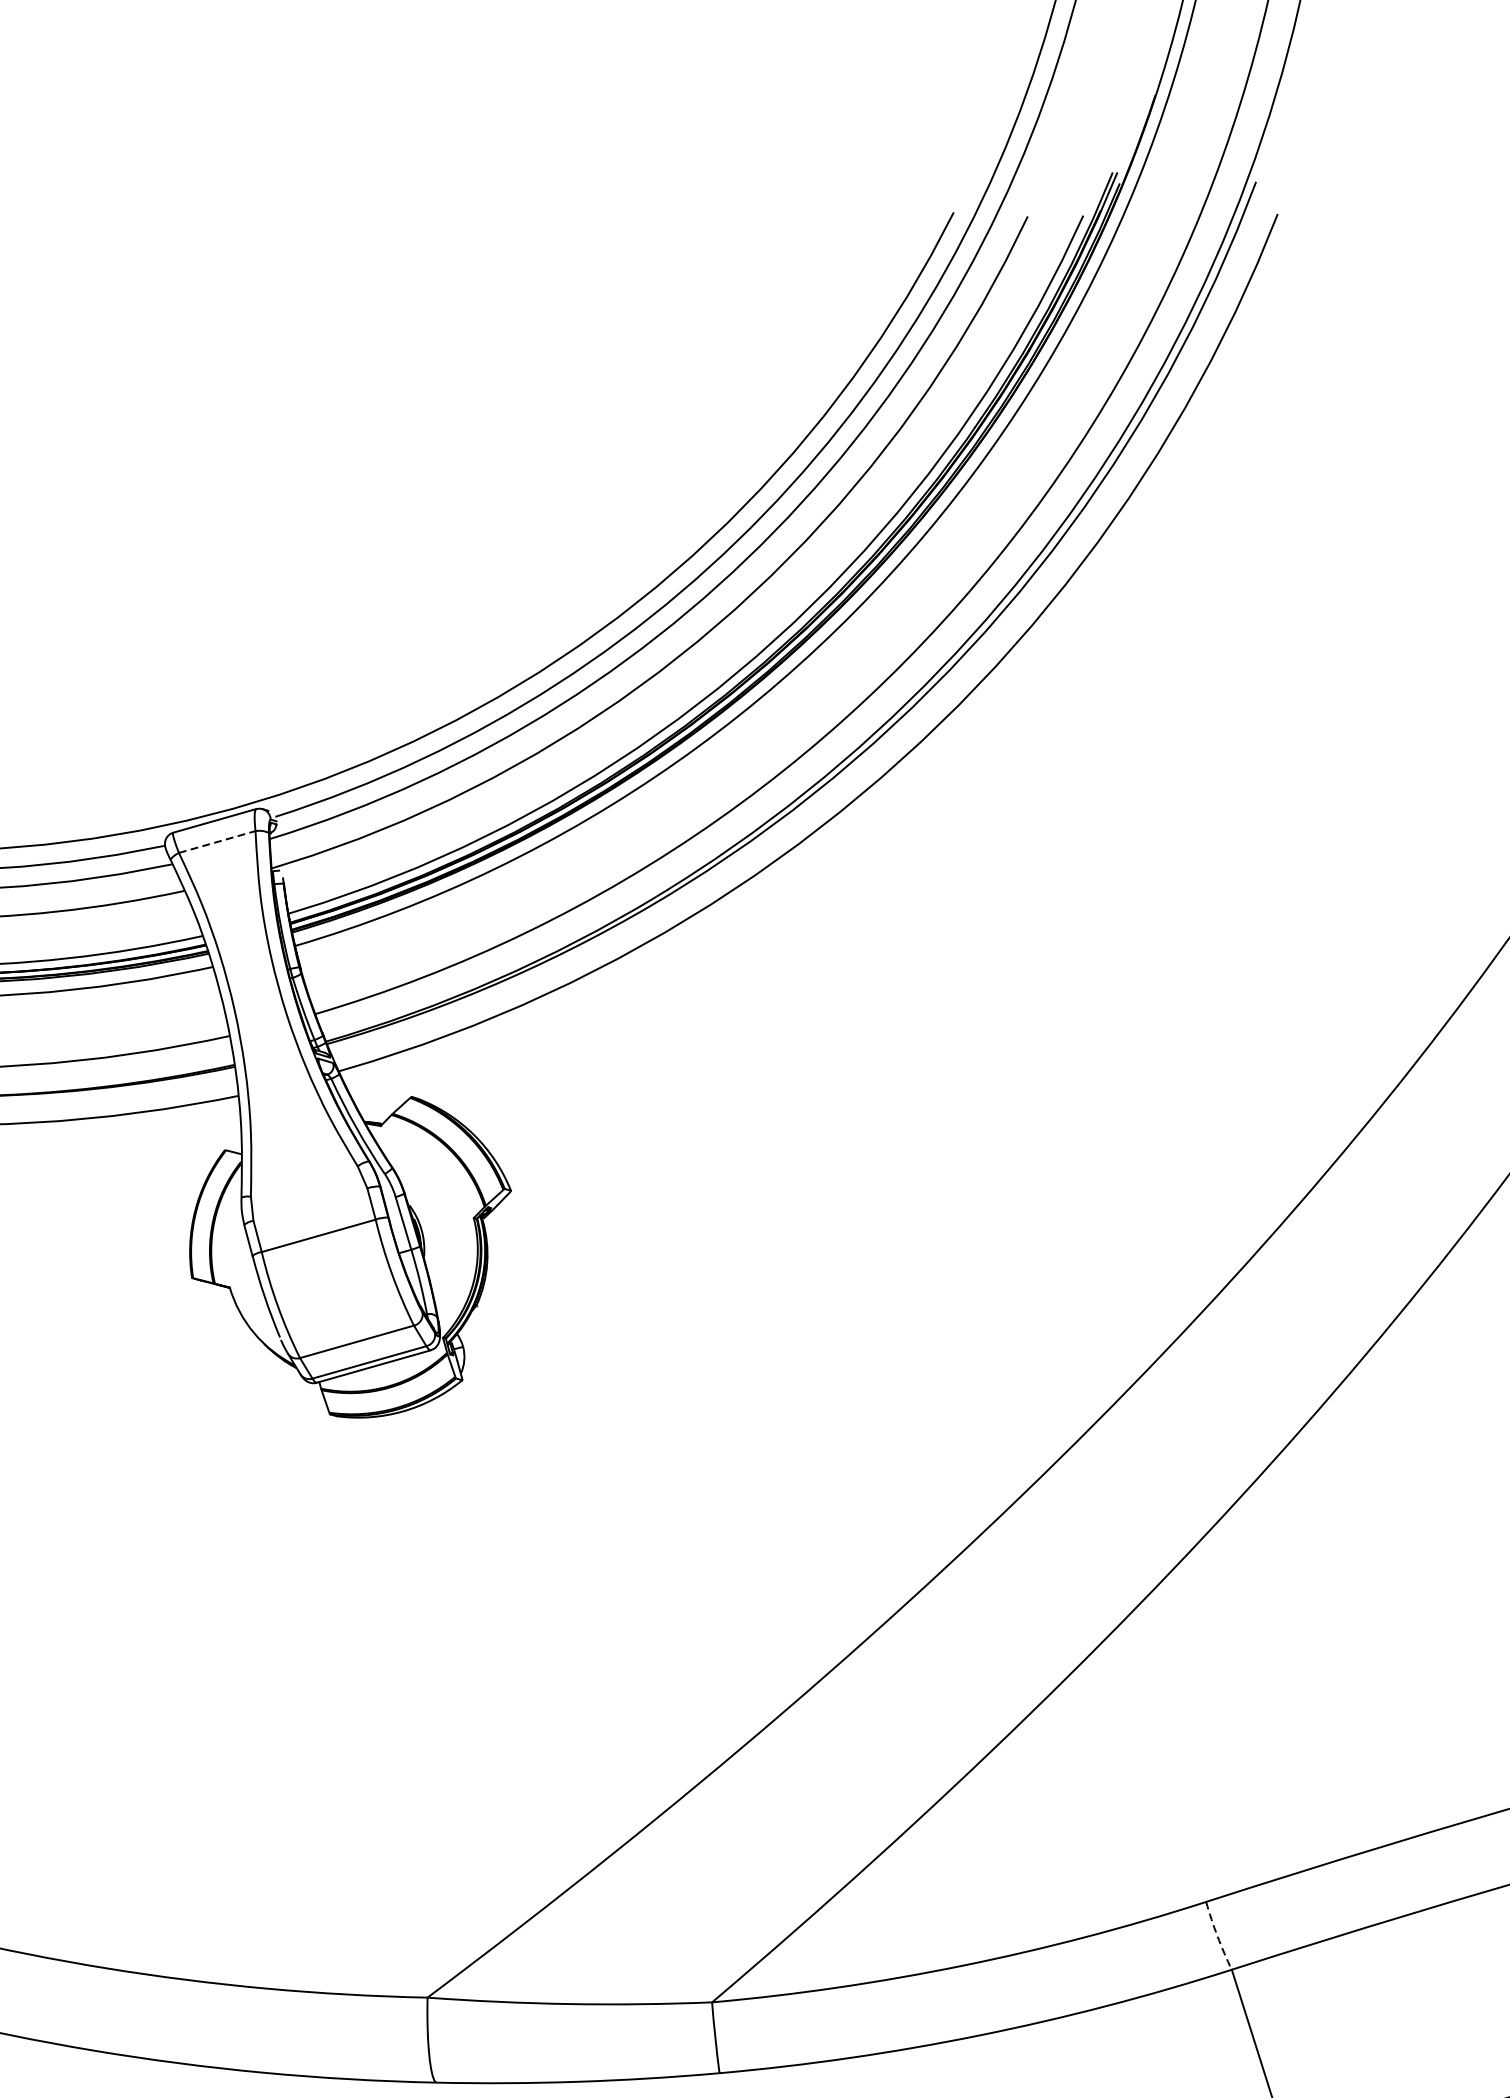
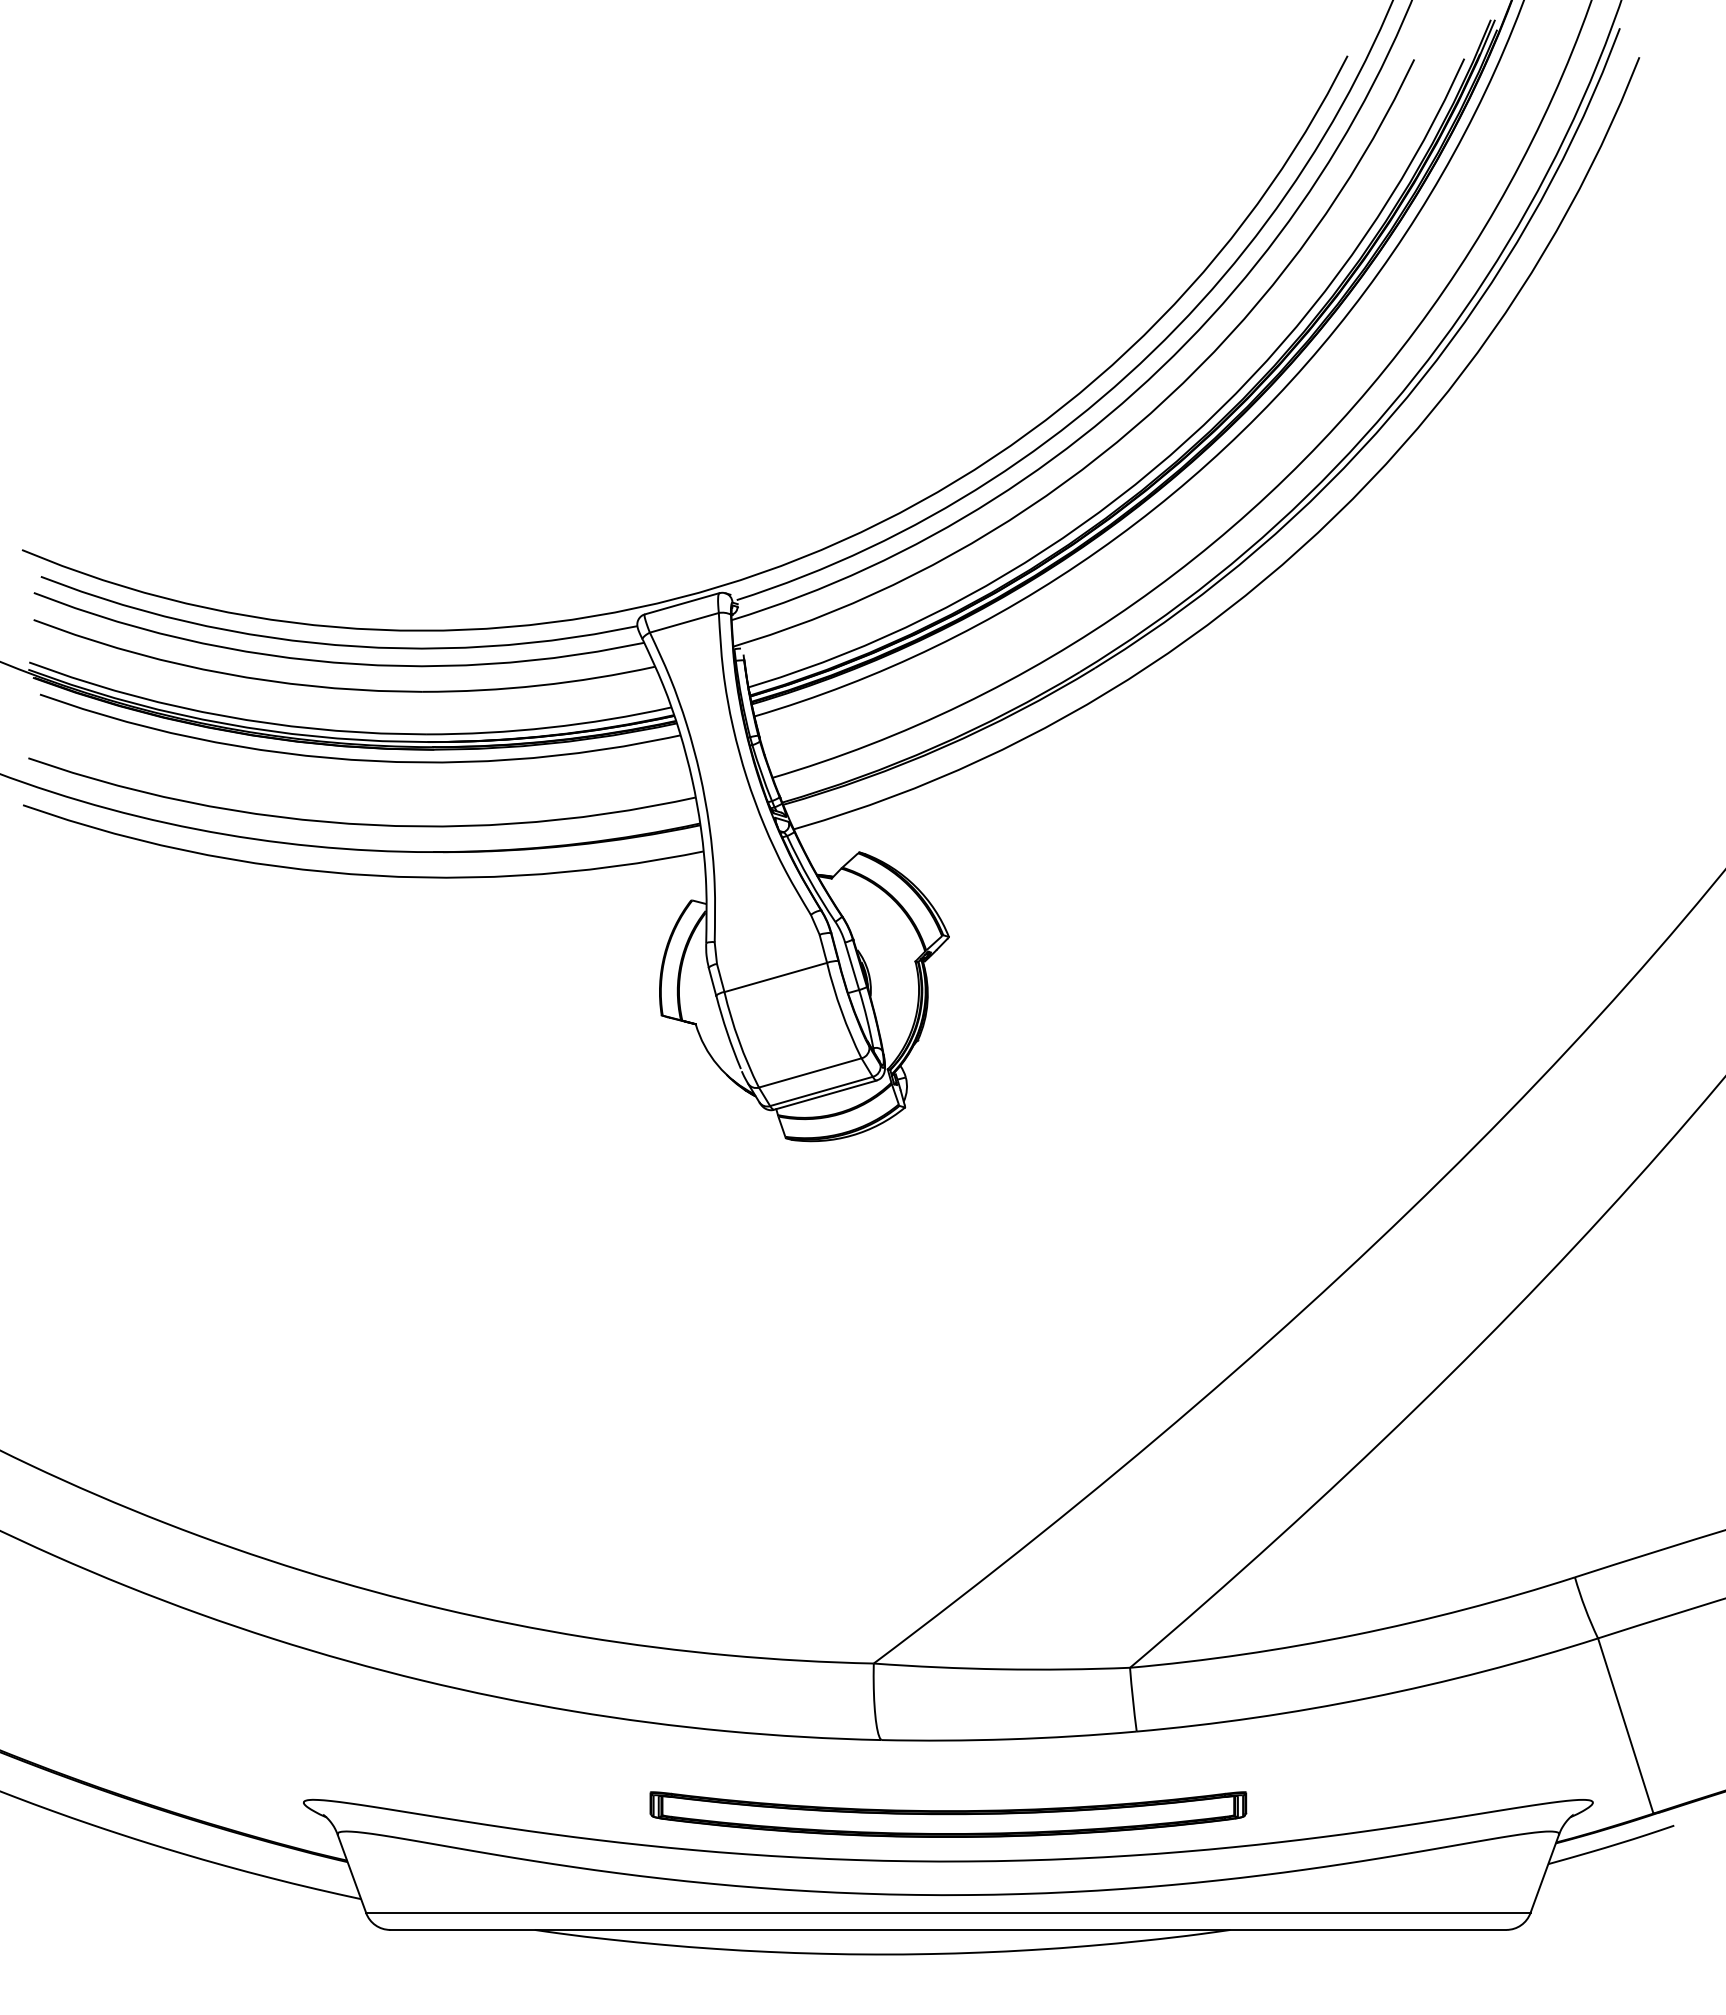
line: (217, 841) -> (684, 622), dashed -> solid
arc: (1217, 1936) -> (1585, 1608), dashed -> solid

